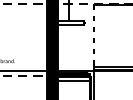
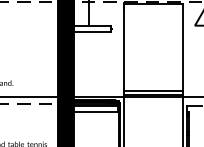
line: (93, 36) -> (124, 48), dashed -> solid

